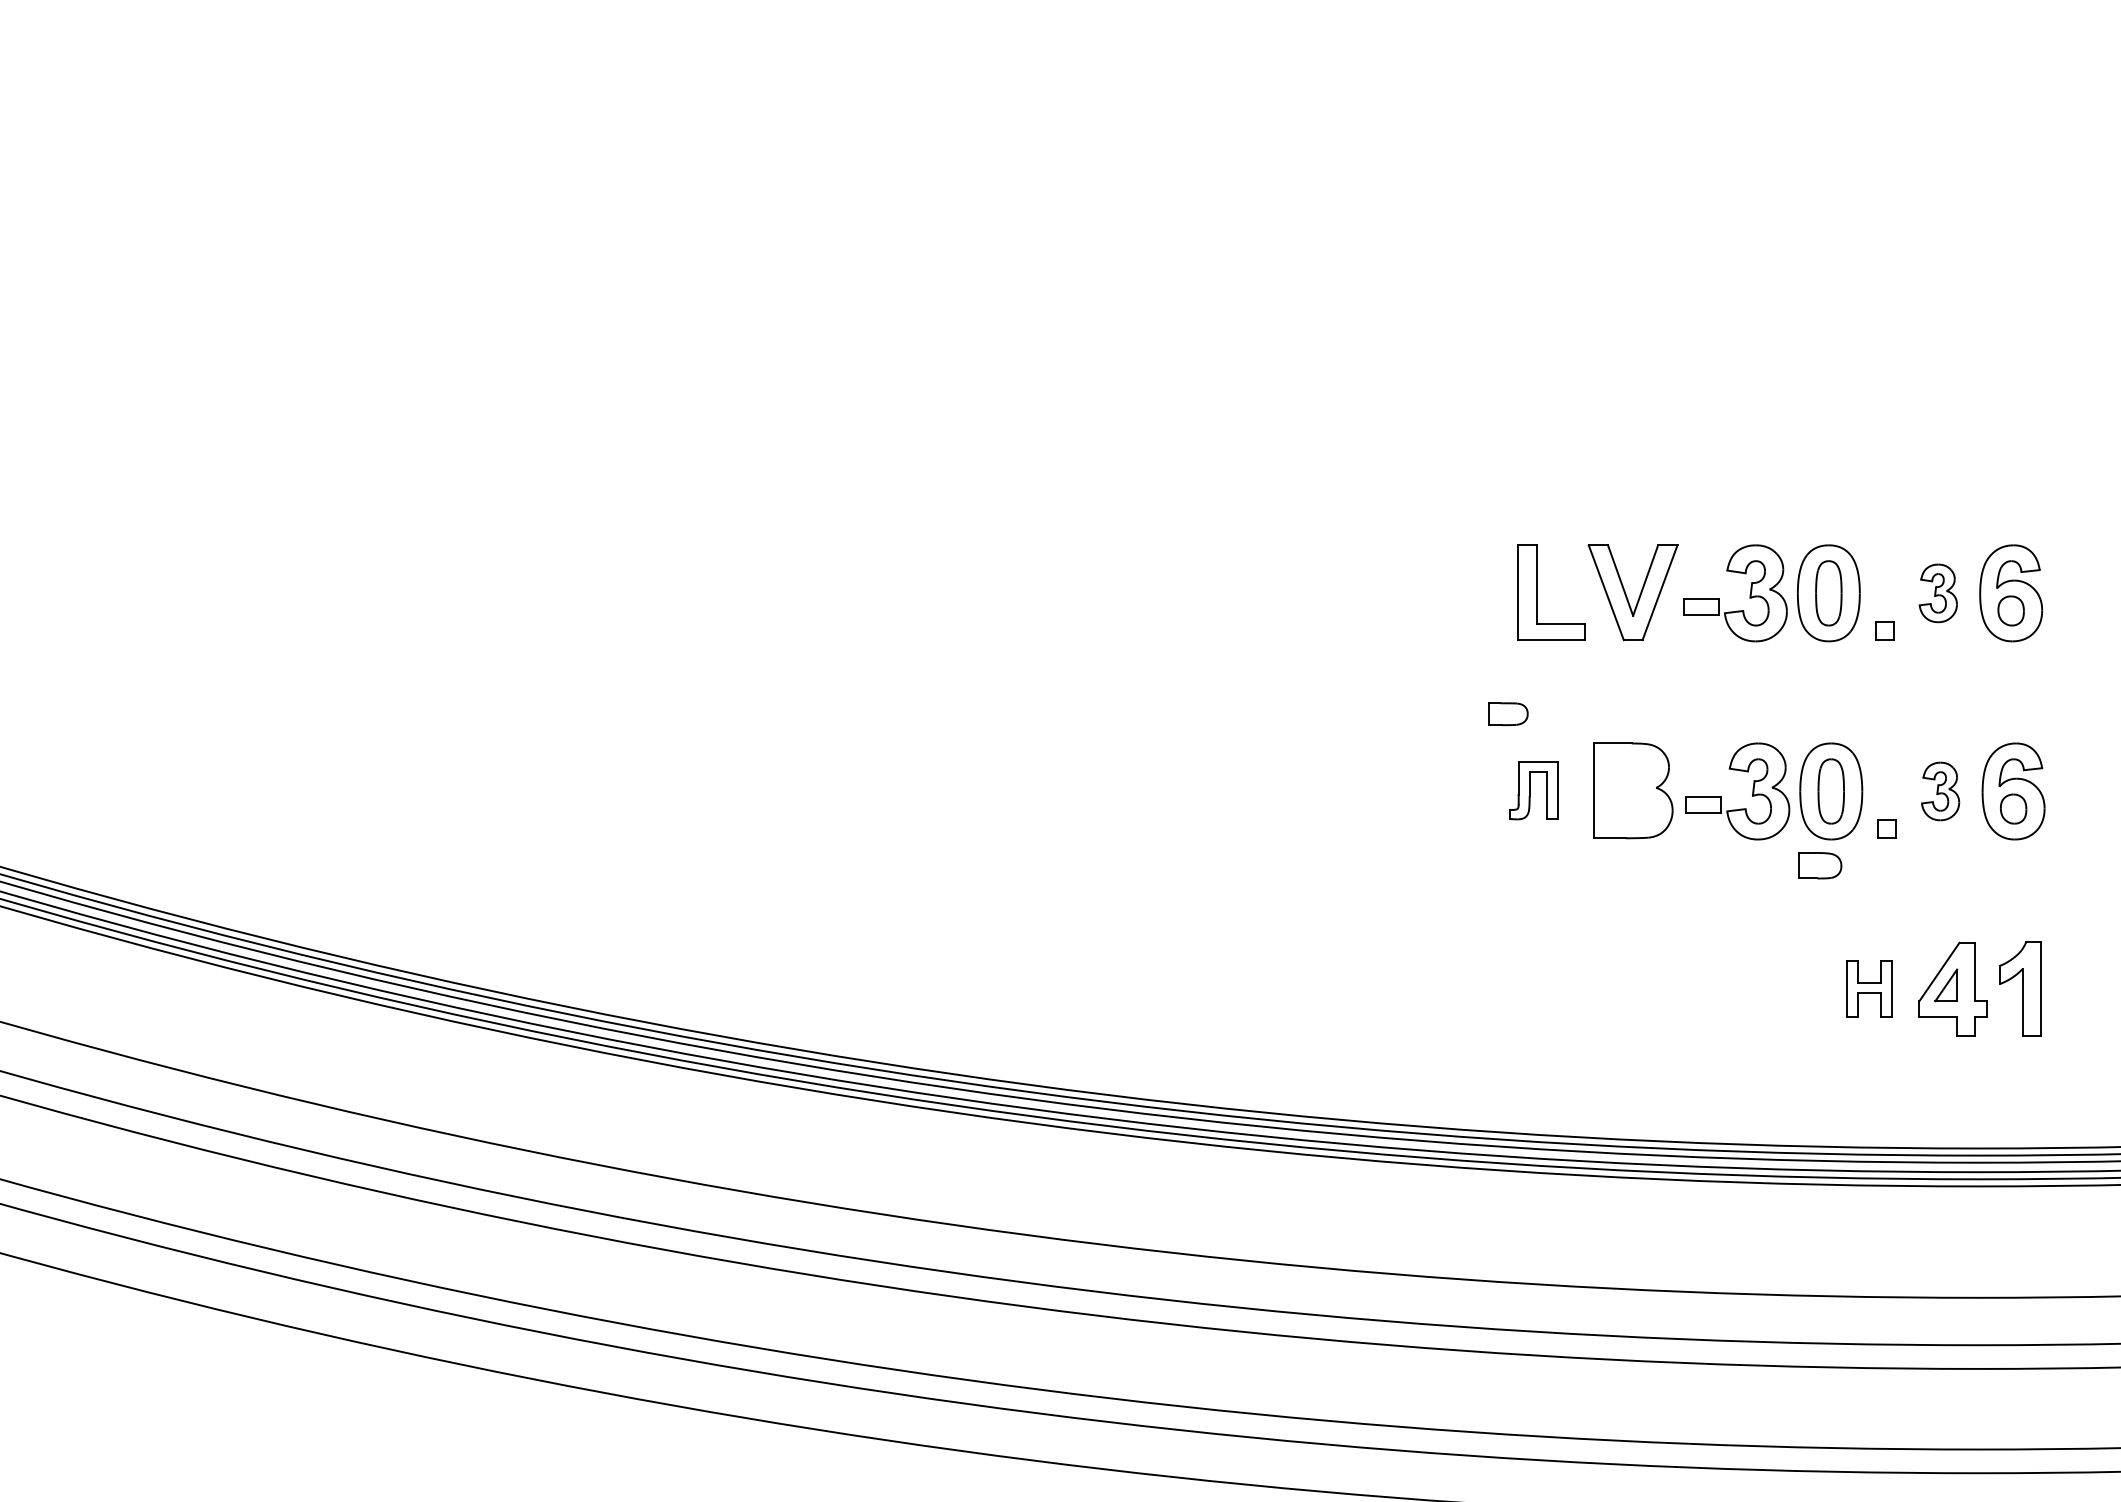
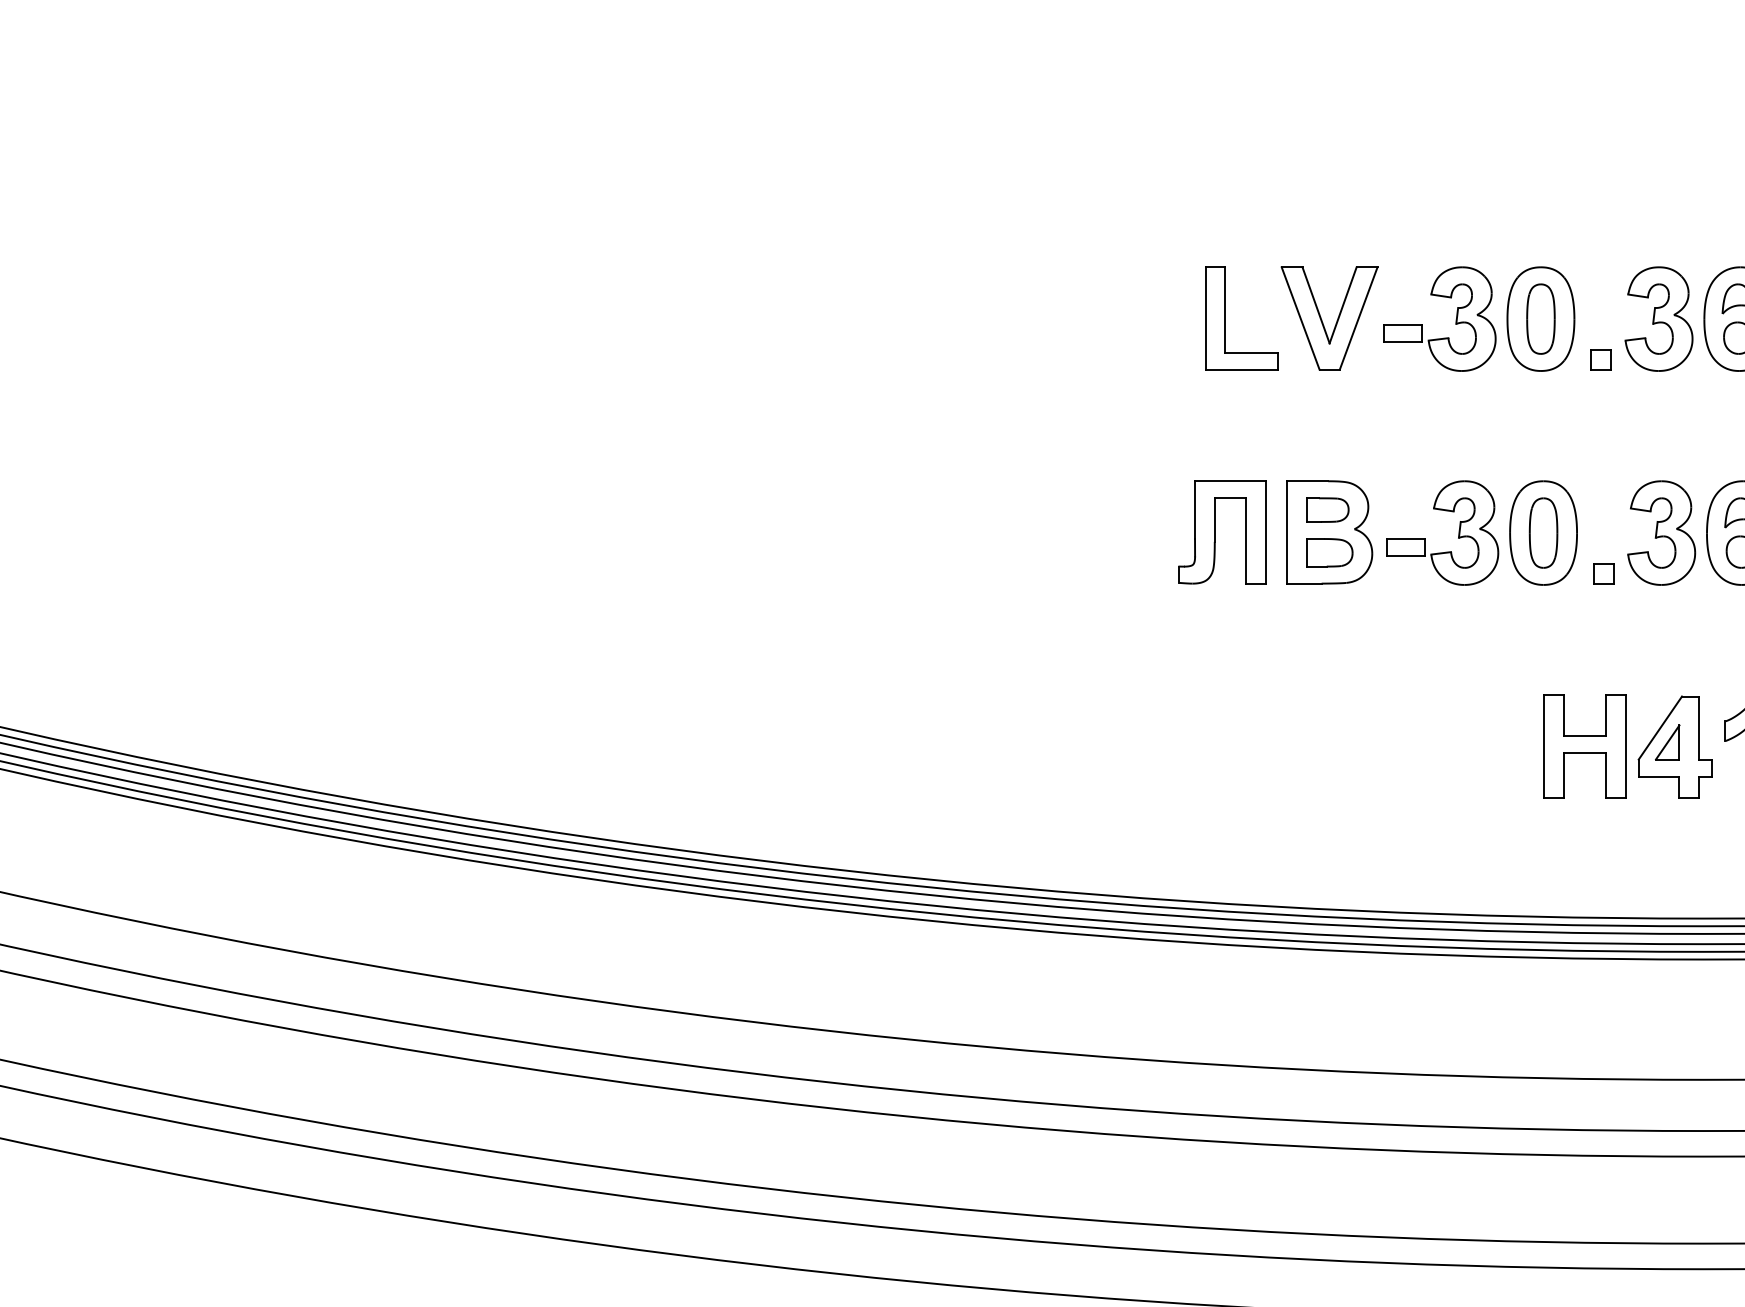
part: (1938, 593) -> (1659, 319), size x1.67
part: (1508, 714) -> (1327, 510), moved
part: (1533, 790) -> (1222, 532), size x1.67
part: (1940, 791) -> (1661, 533), size x1.67
part: (1820, 865) -> (1330, 552), moved
part: (1869, 988) -> (1584, 745), size x1.67

